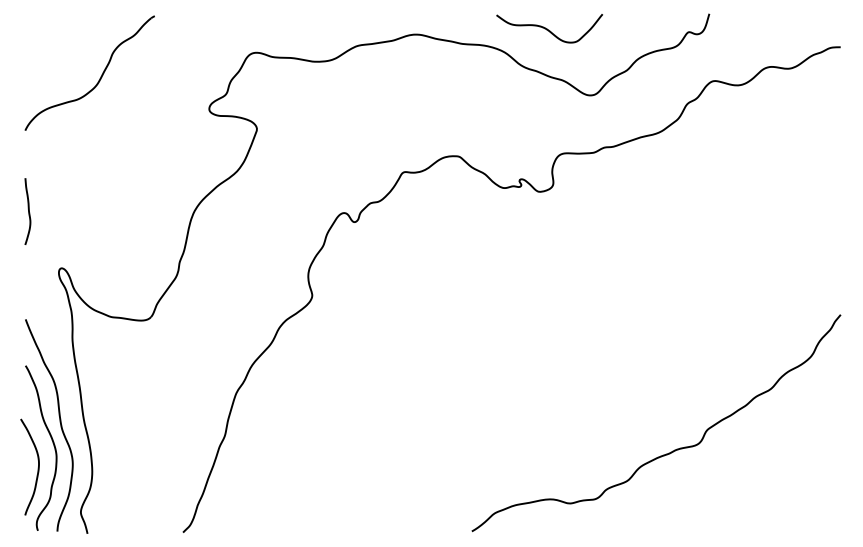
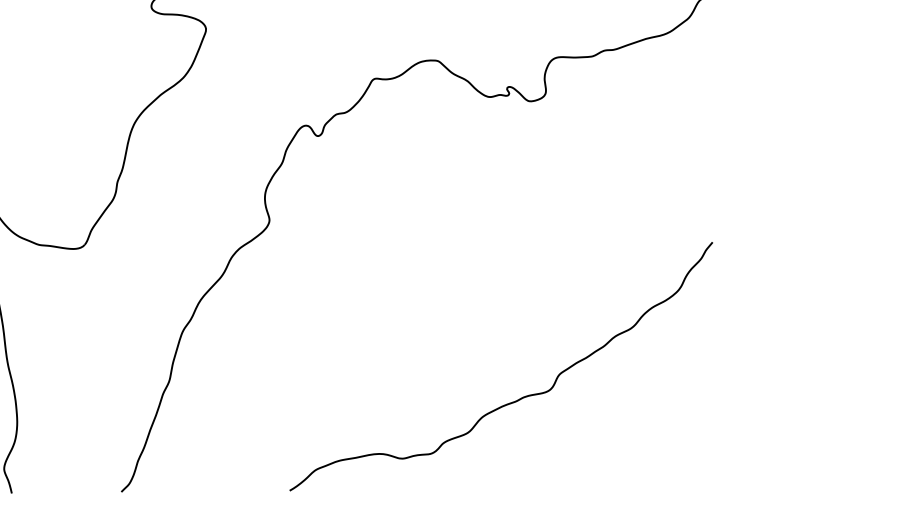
curve: (672, 450) -> (519, 397), moved

